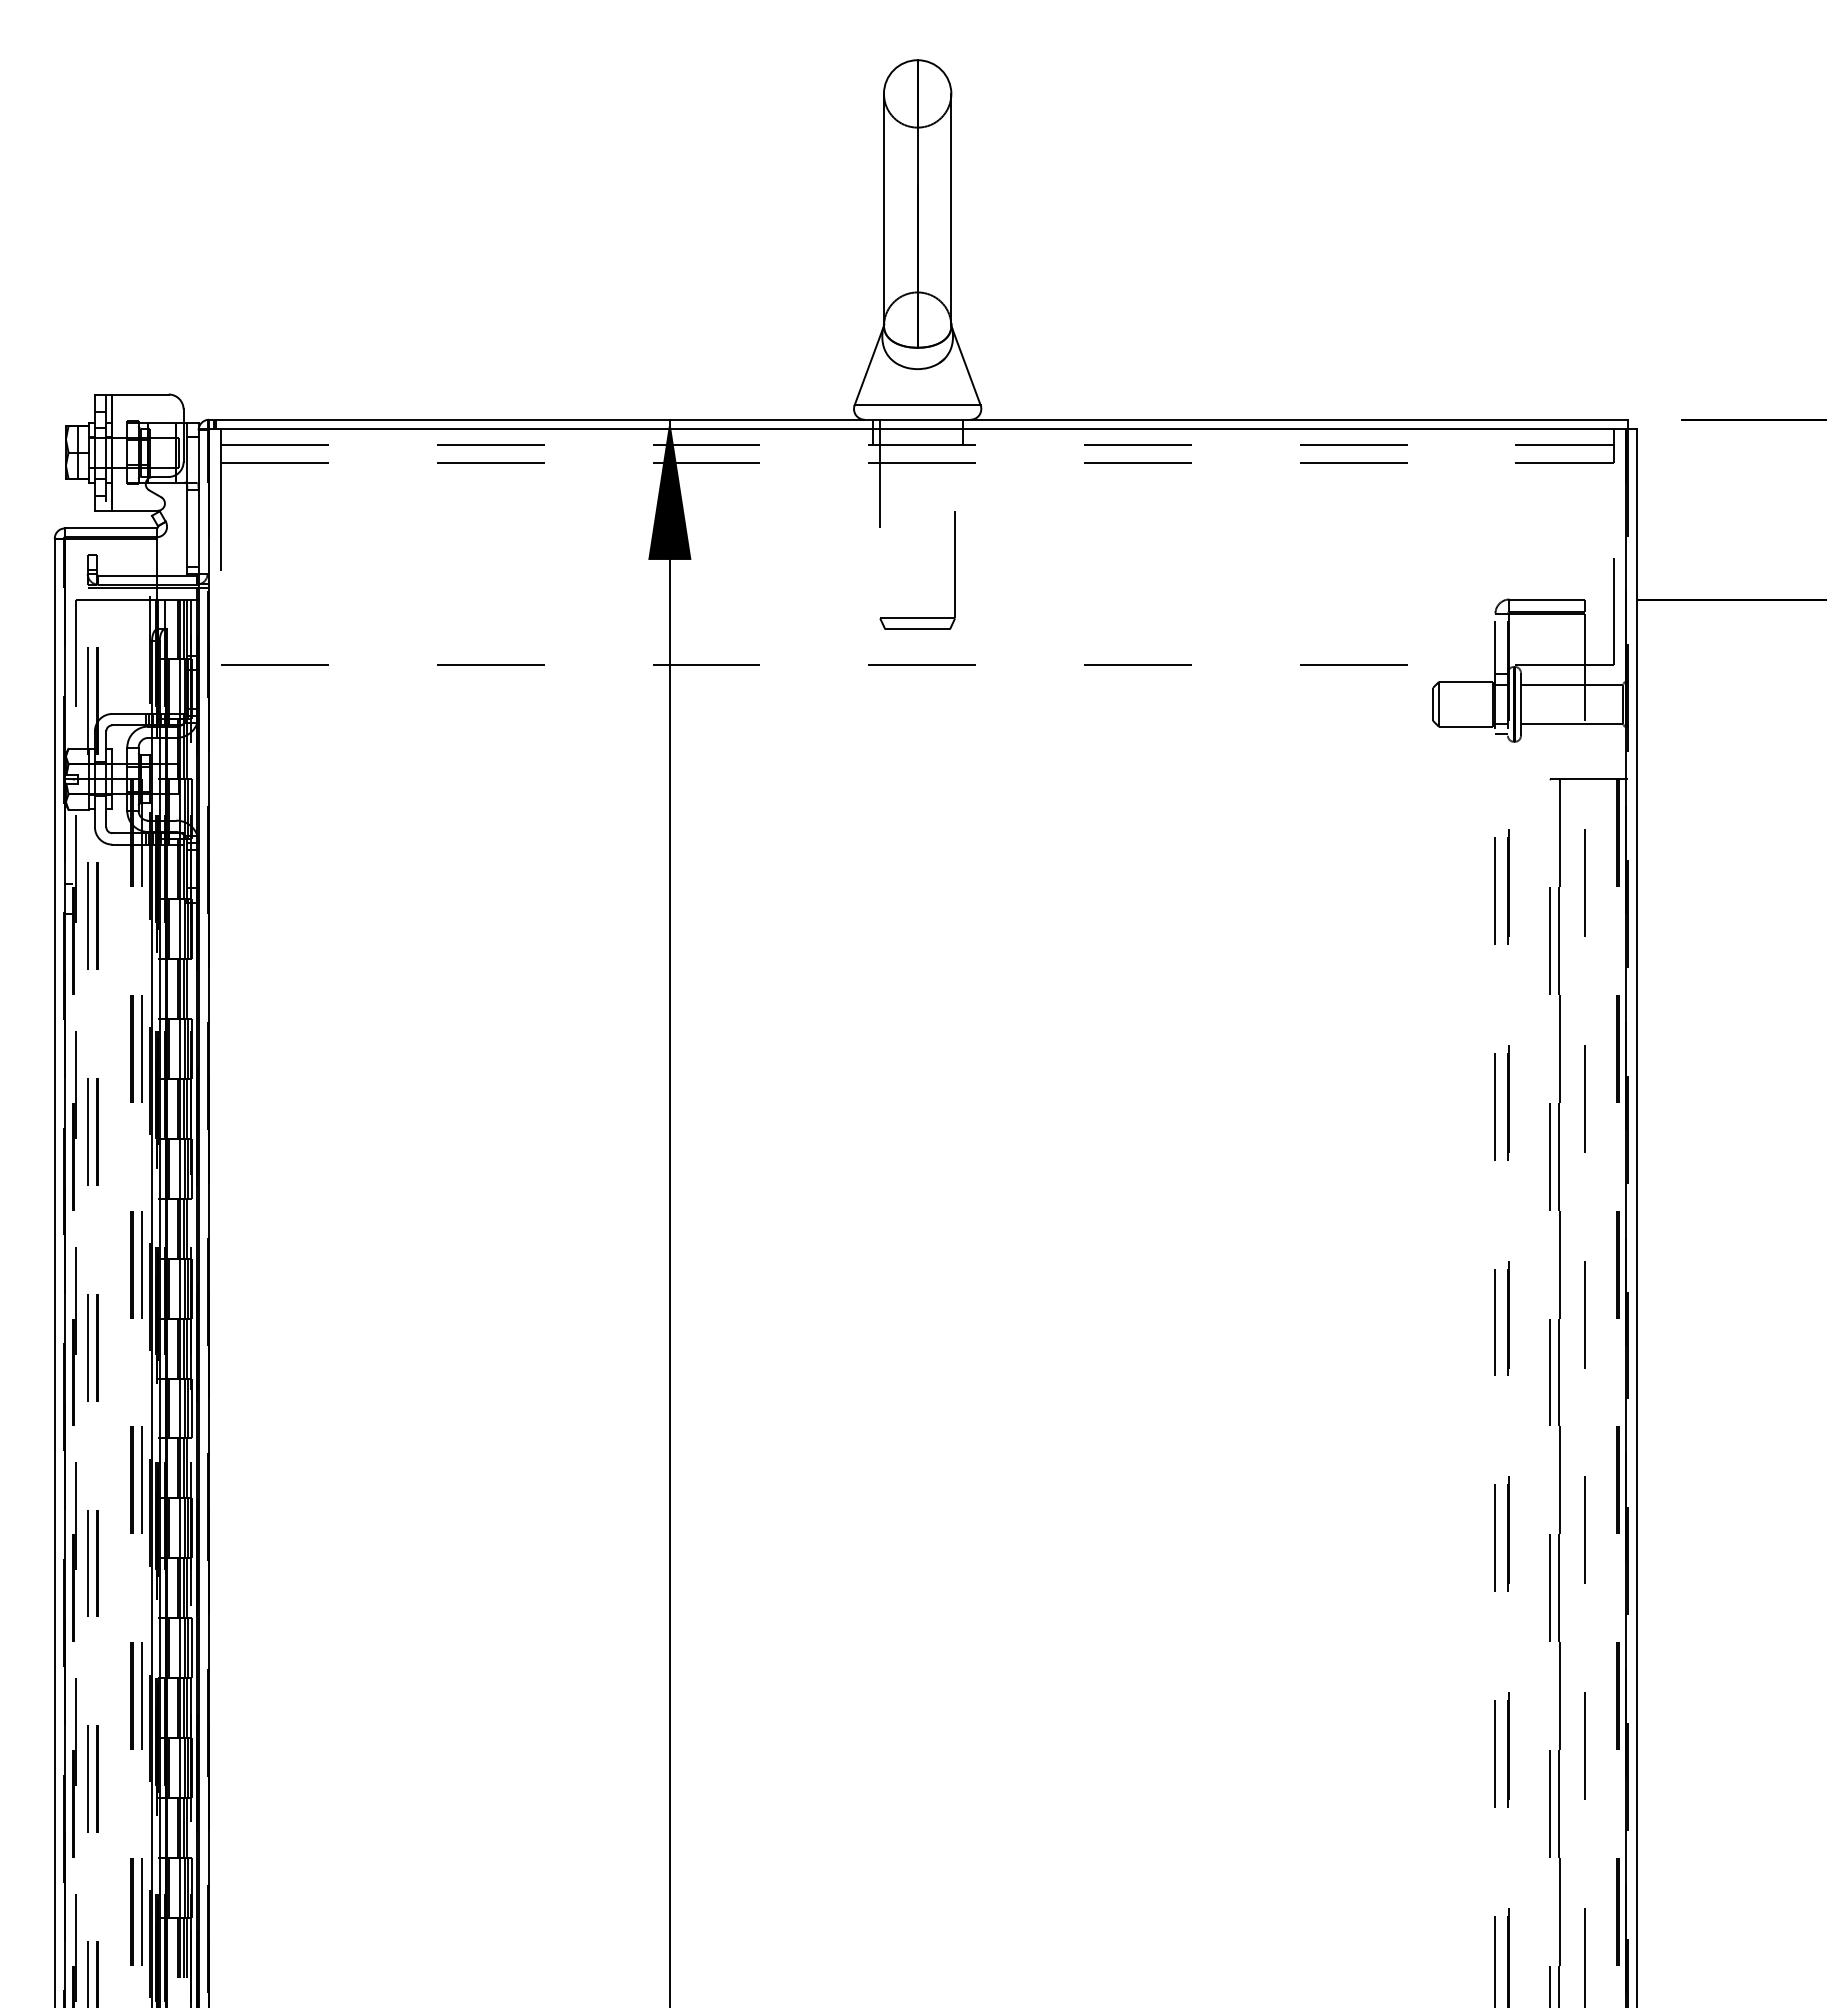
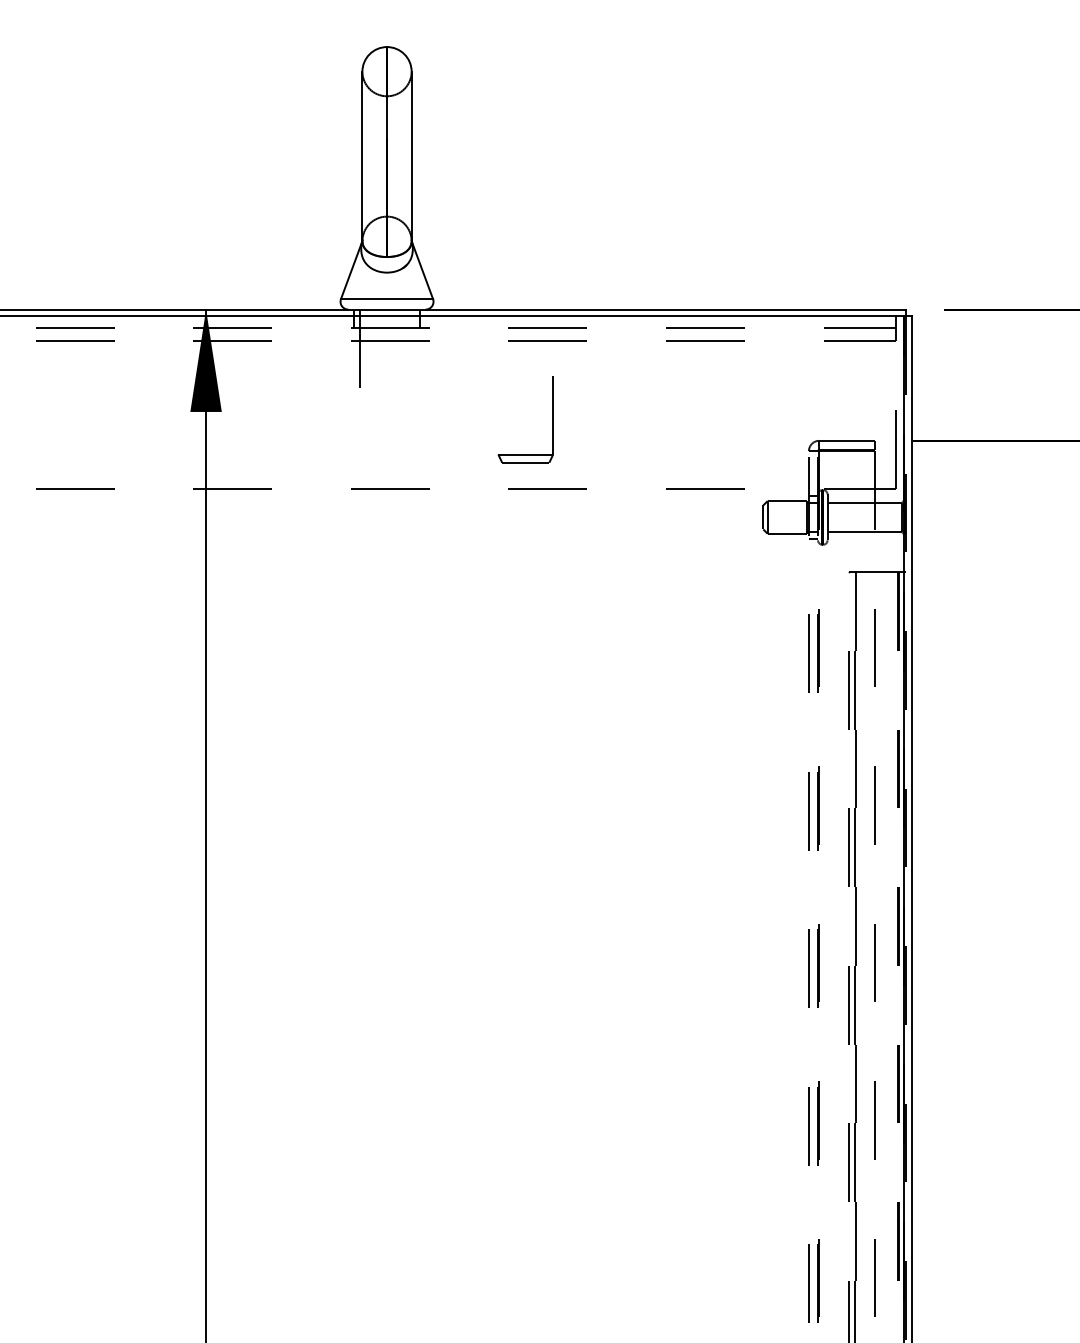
part: (954, 570) -> (552, 419), moved

